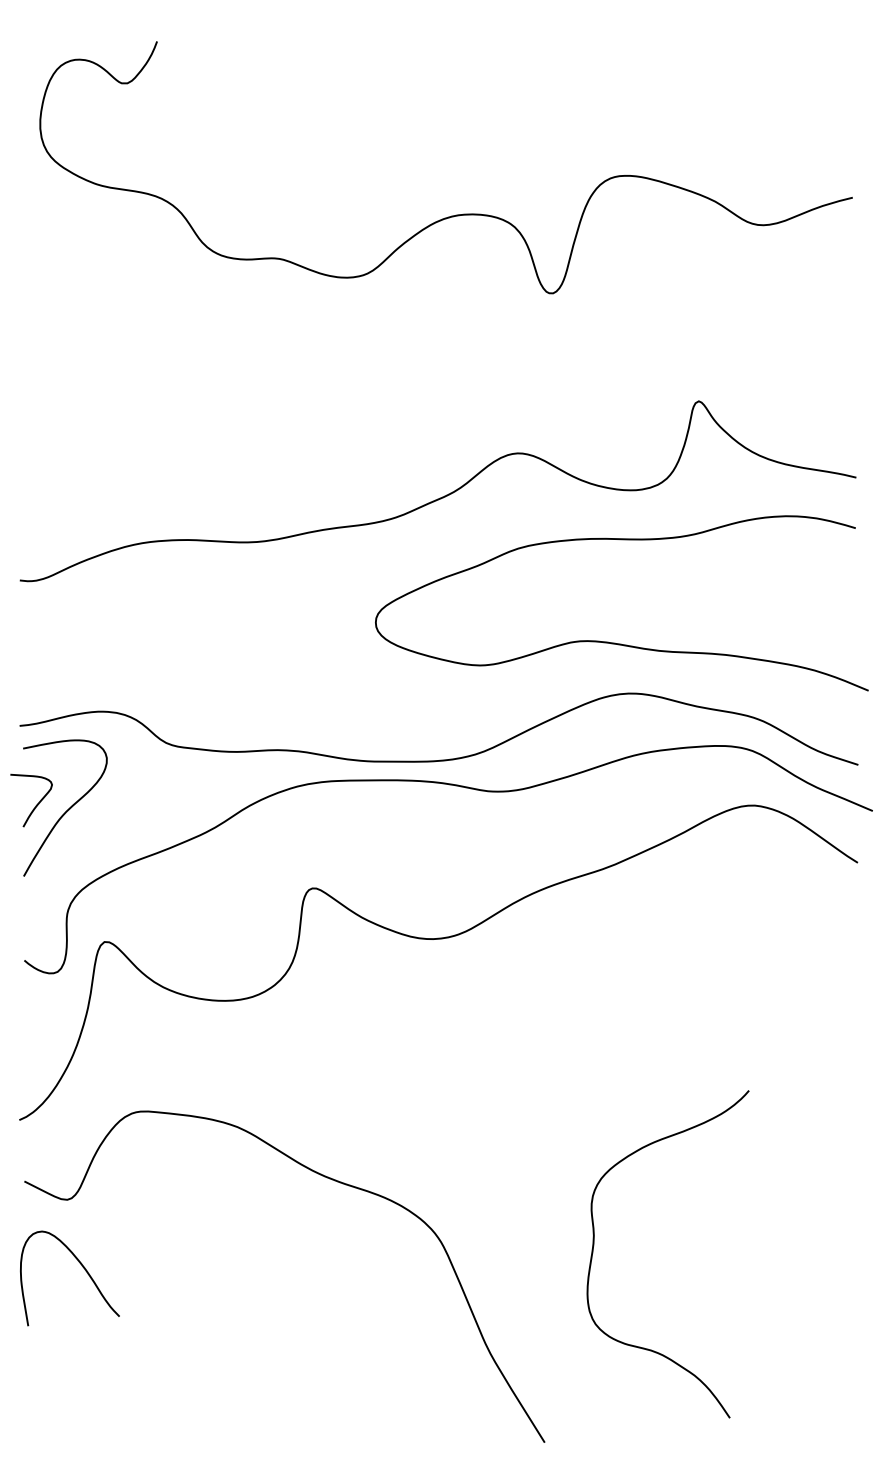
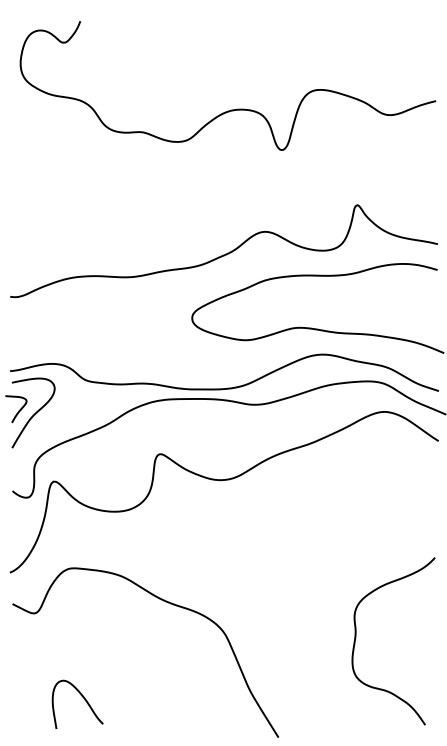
curve: (595, 1248) -> (356, 638), moved
curve: (83, 1270) -> (84, 700), moved

